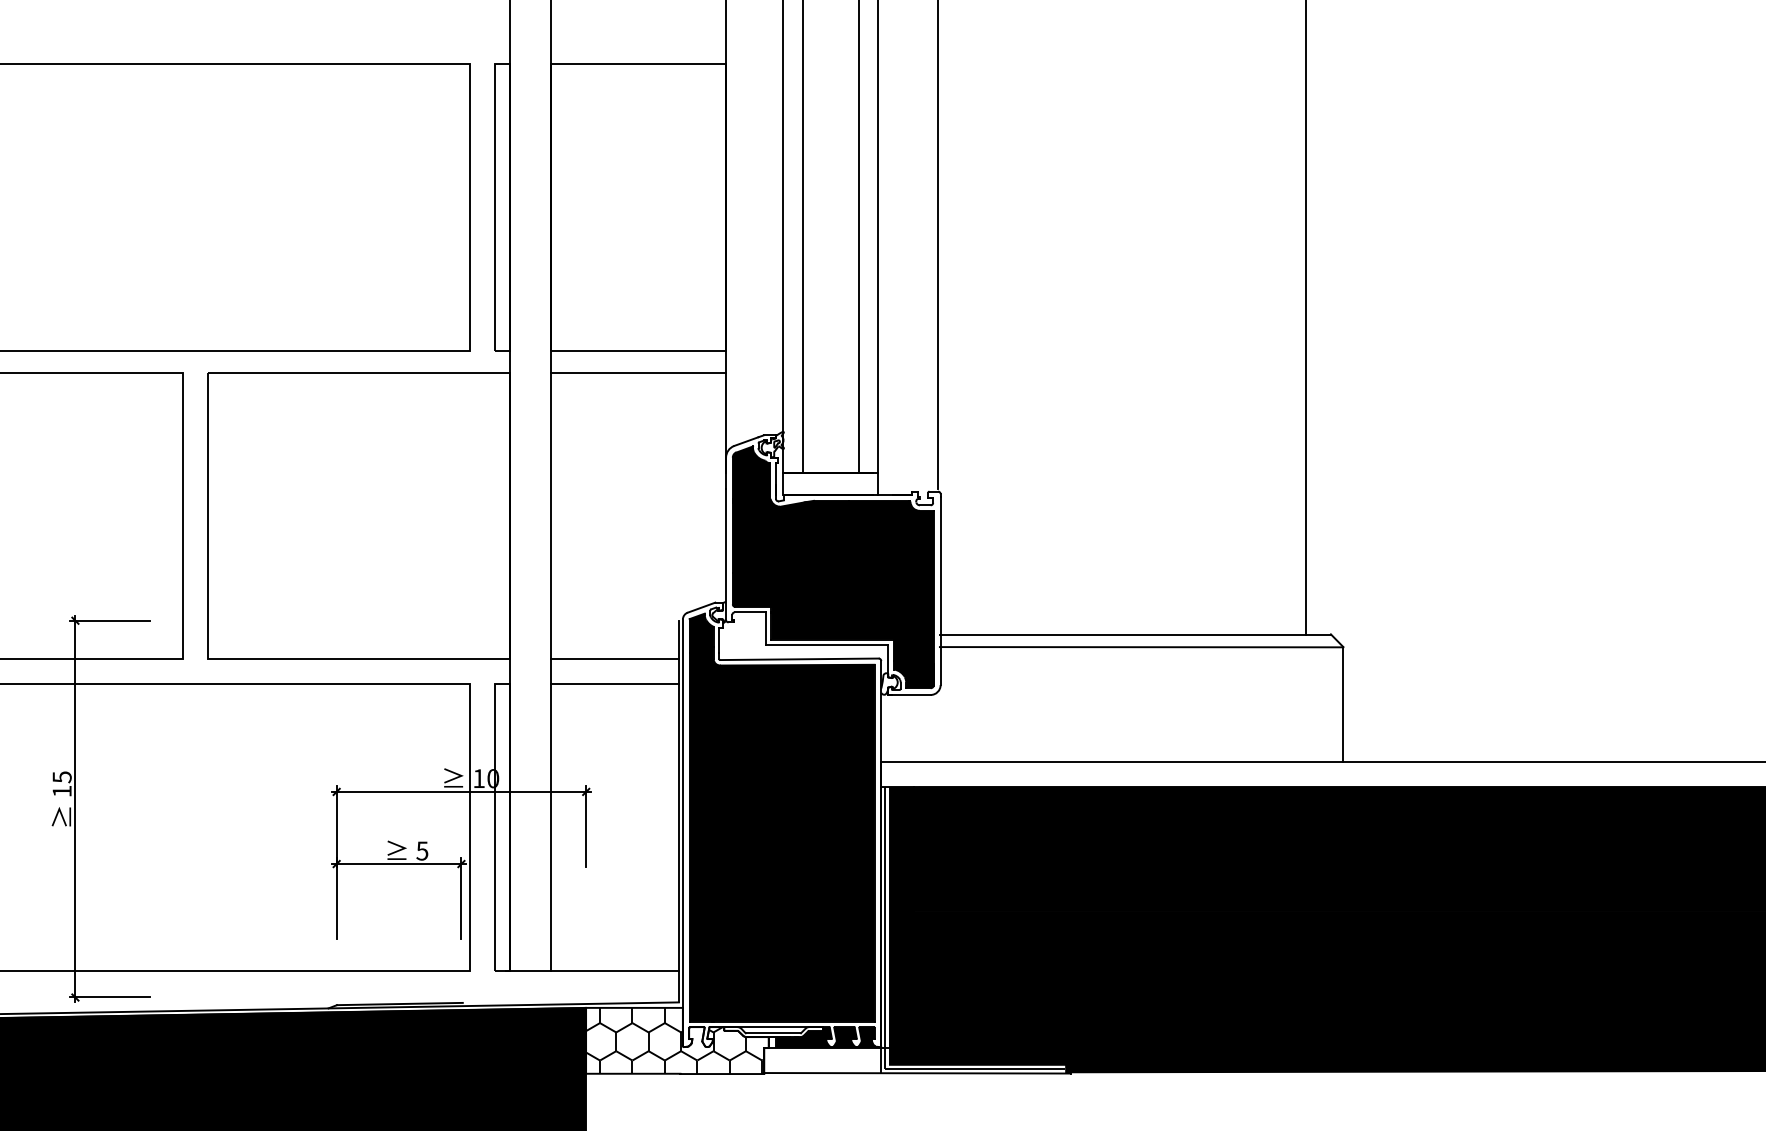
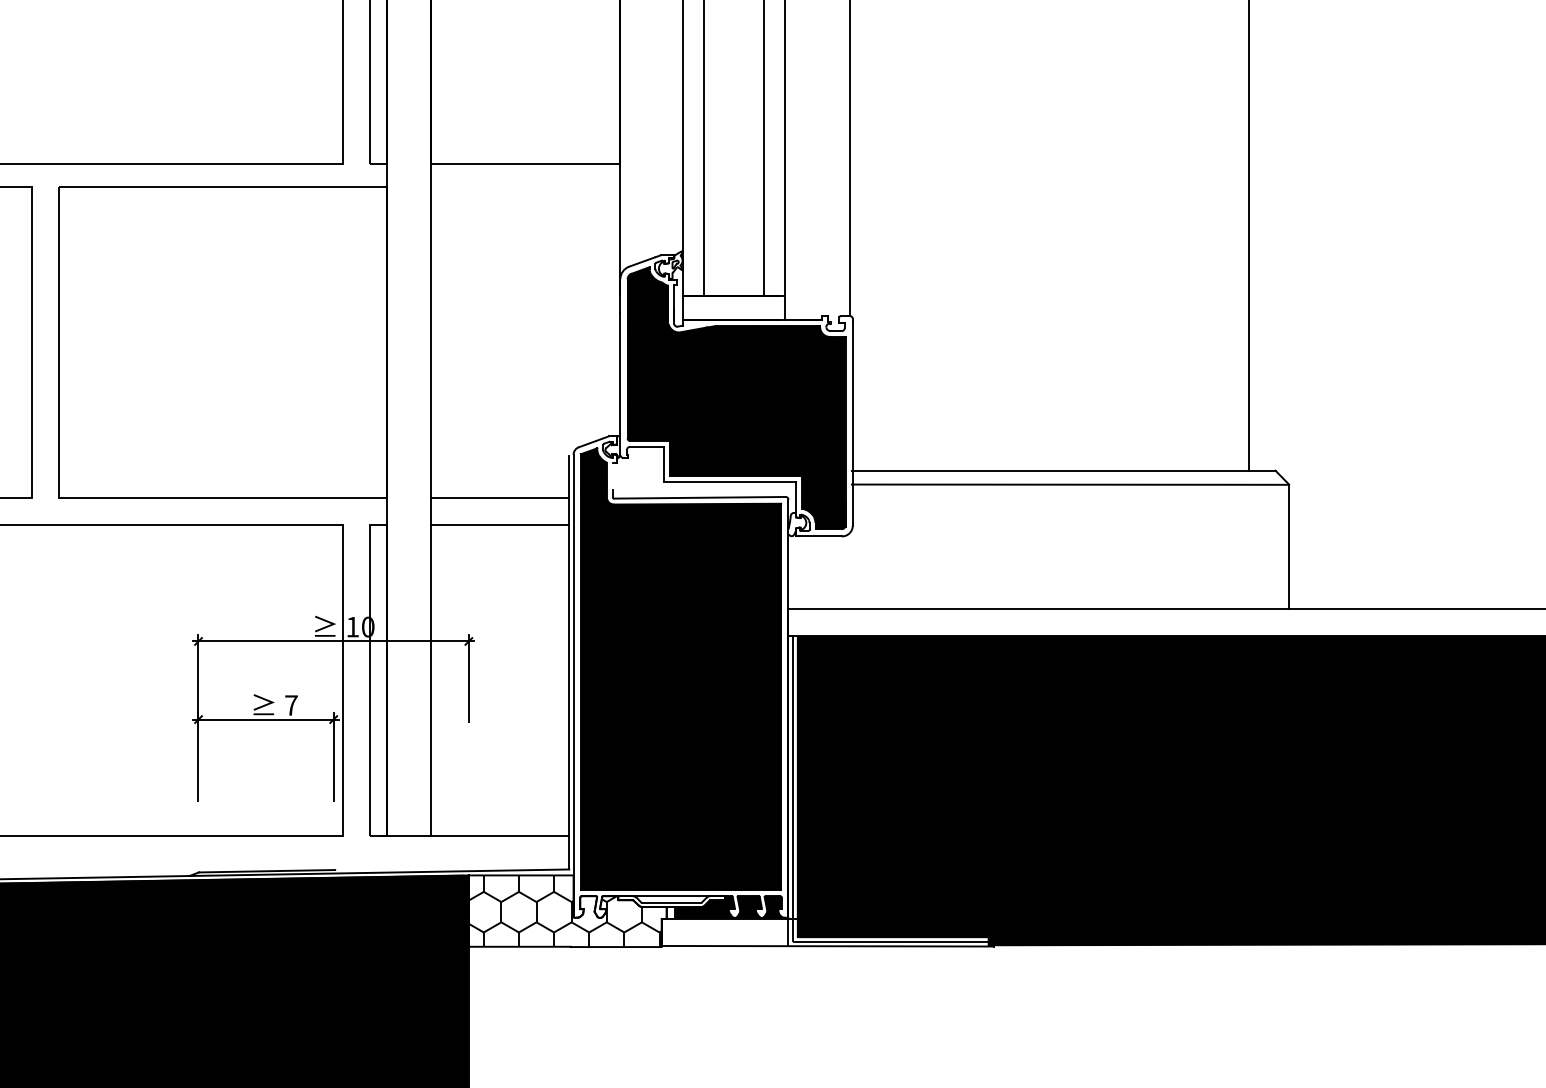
line: (638, 372) -> (525, 187), removed
line: (719, 639) -> (613, 476), removed
text: (422, 850) -> (291, 704), 5 -> 7

